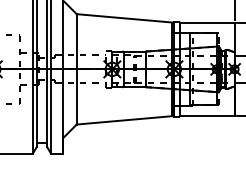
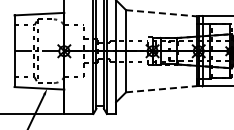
line: (124, 18) -> (161, 13), solid -> dashed
line: (124, 120) -> (161, 89), solid -> dashed

